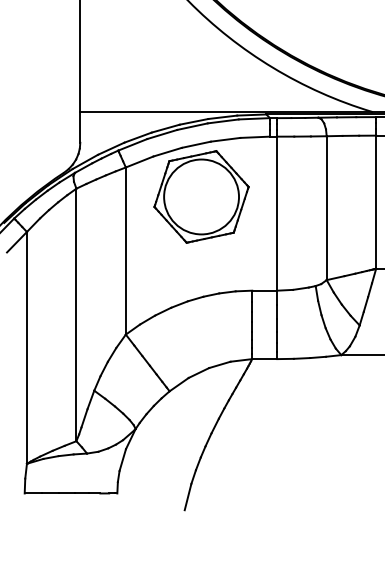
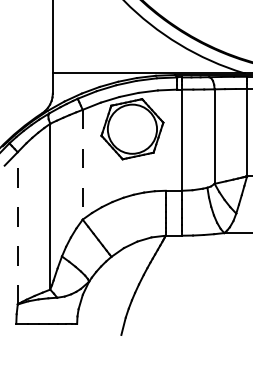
line: (125, 250) -> (82, 164), solid -> dashed
line: (26, 346) -> (17, 227), solid -> dashed

